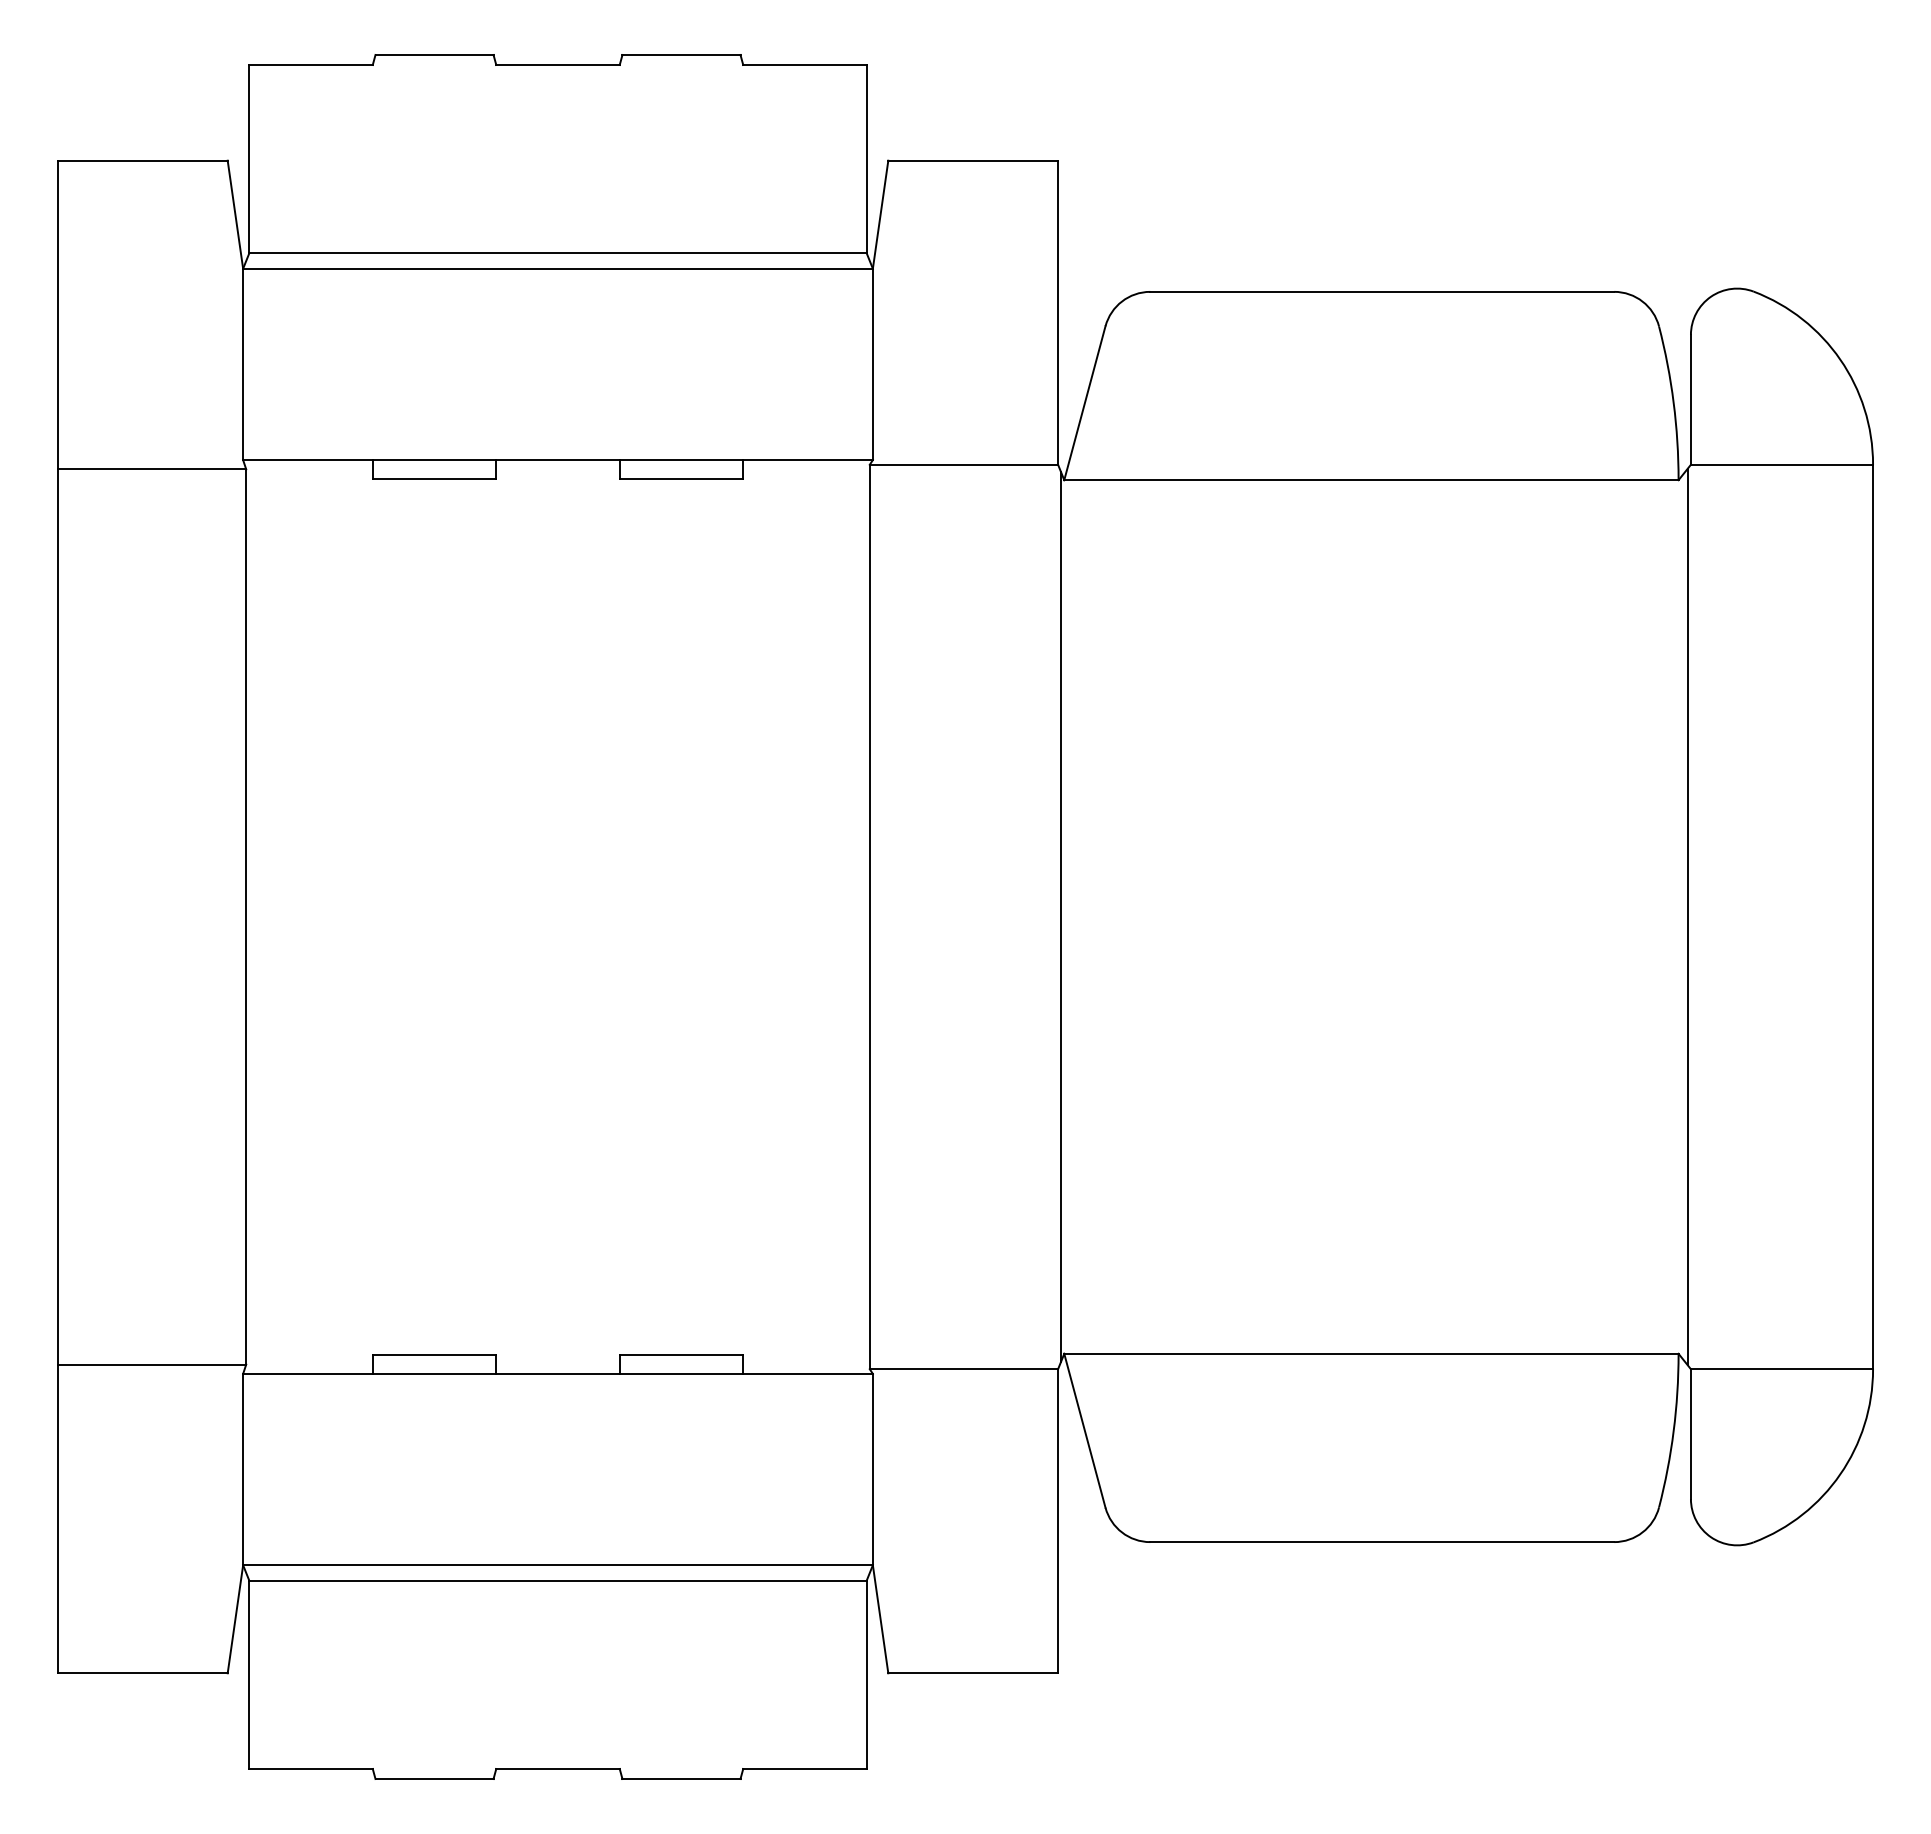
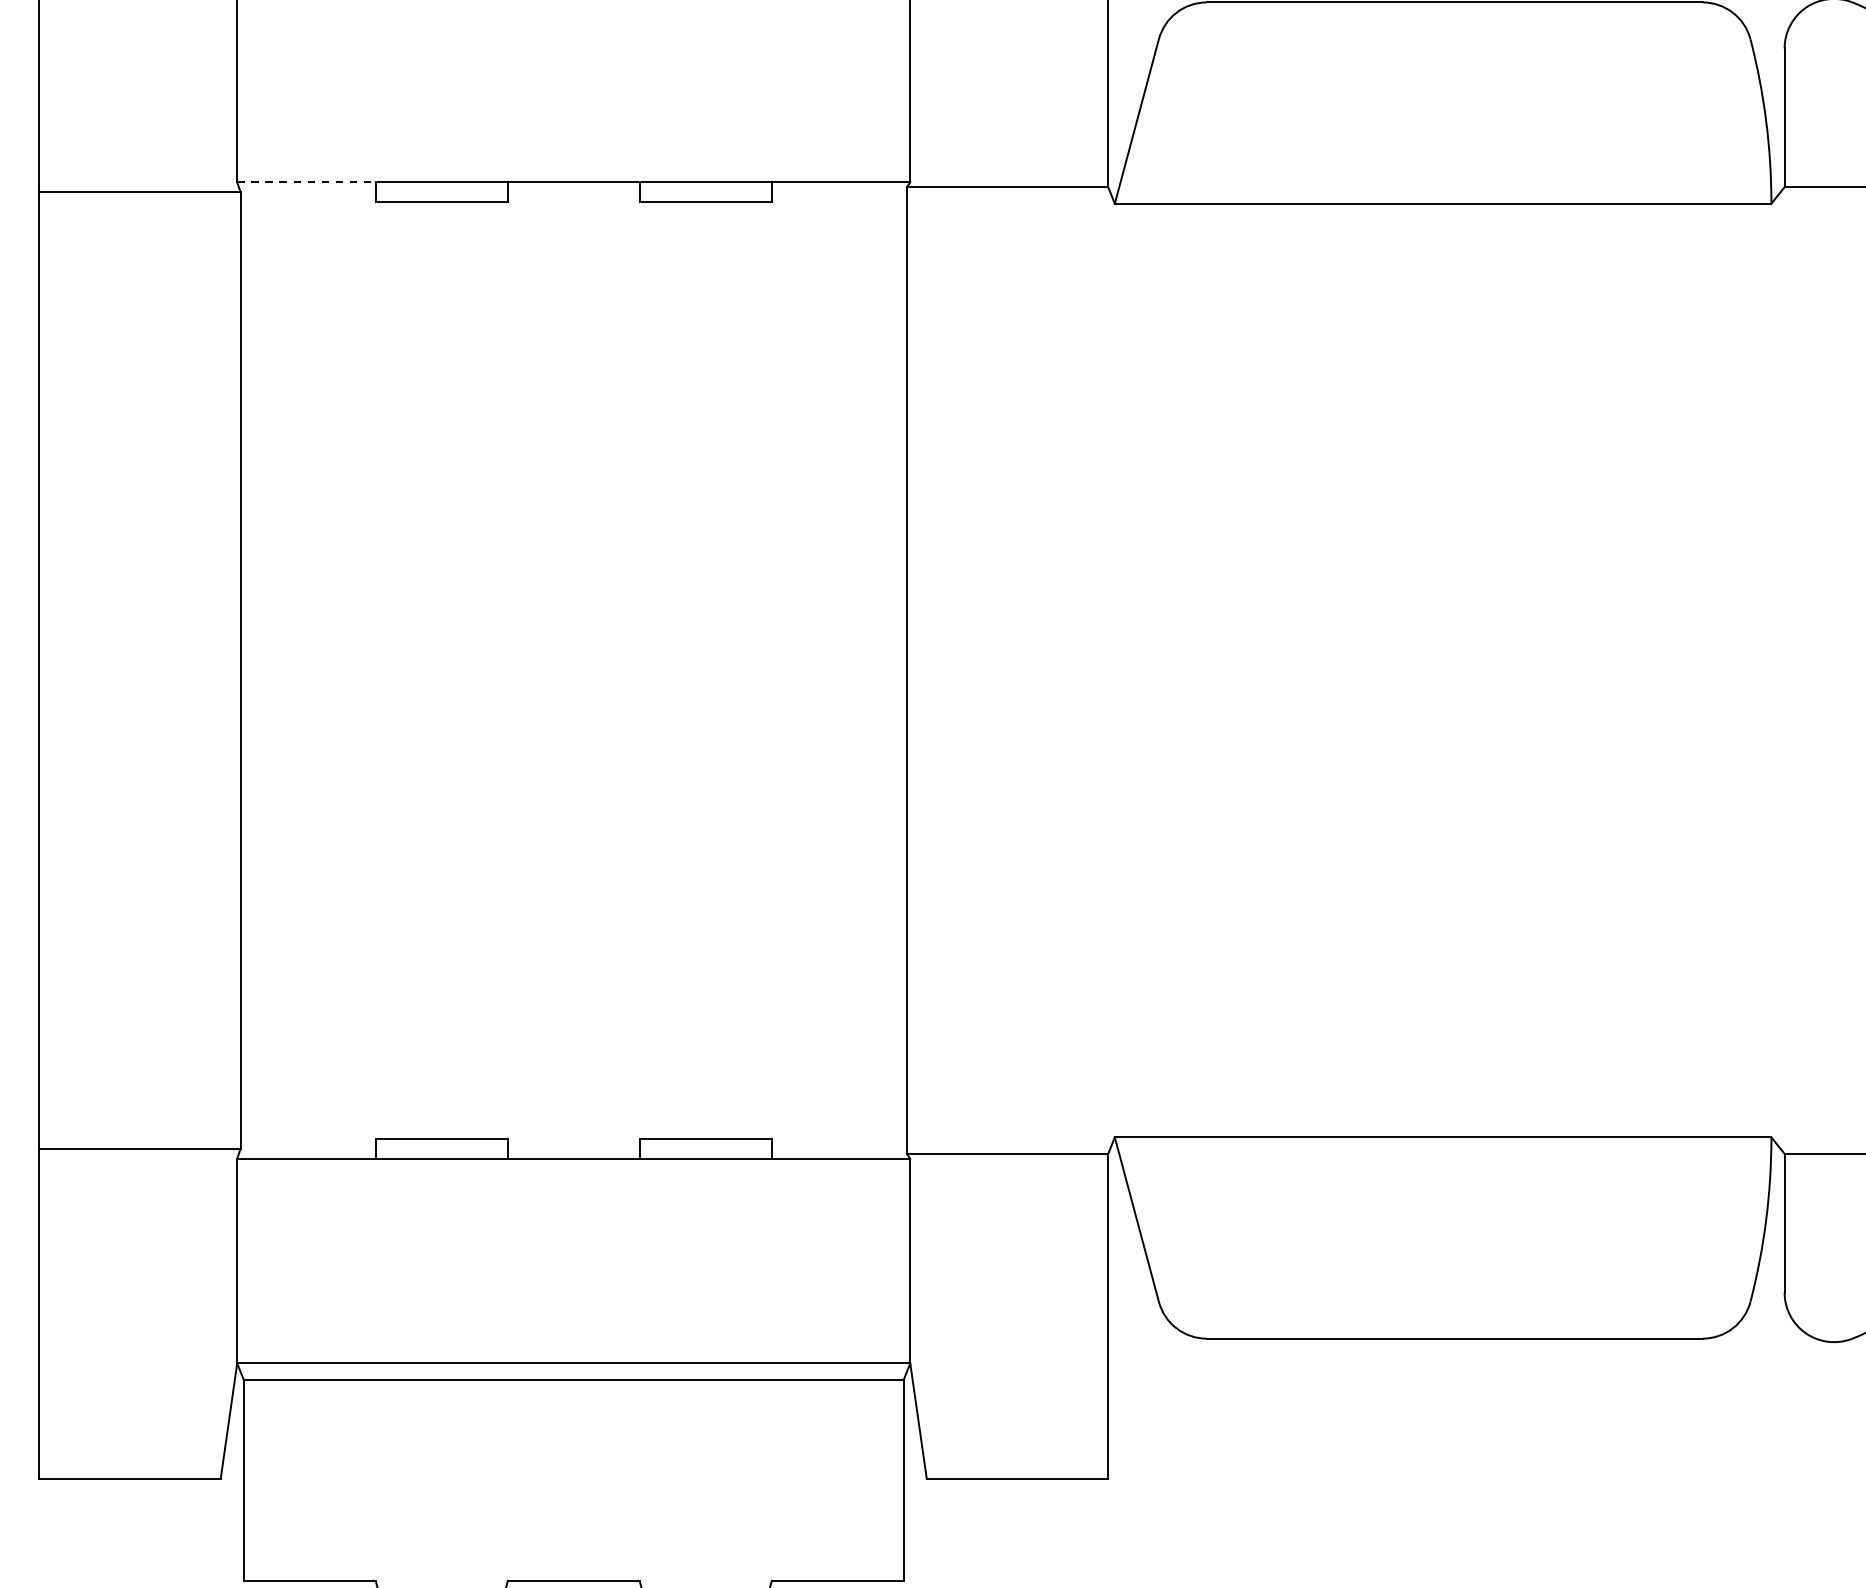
line: (307, 460) -> (305, 182), solid -> dashed
line: (1061, 916) -> (1111, 670), removed
line: (1687, 916) -> (1780, 670), removed

